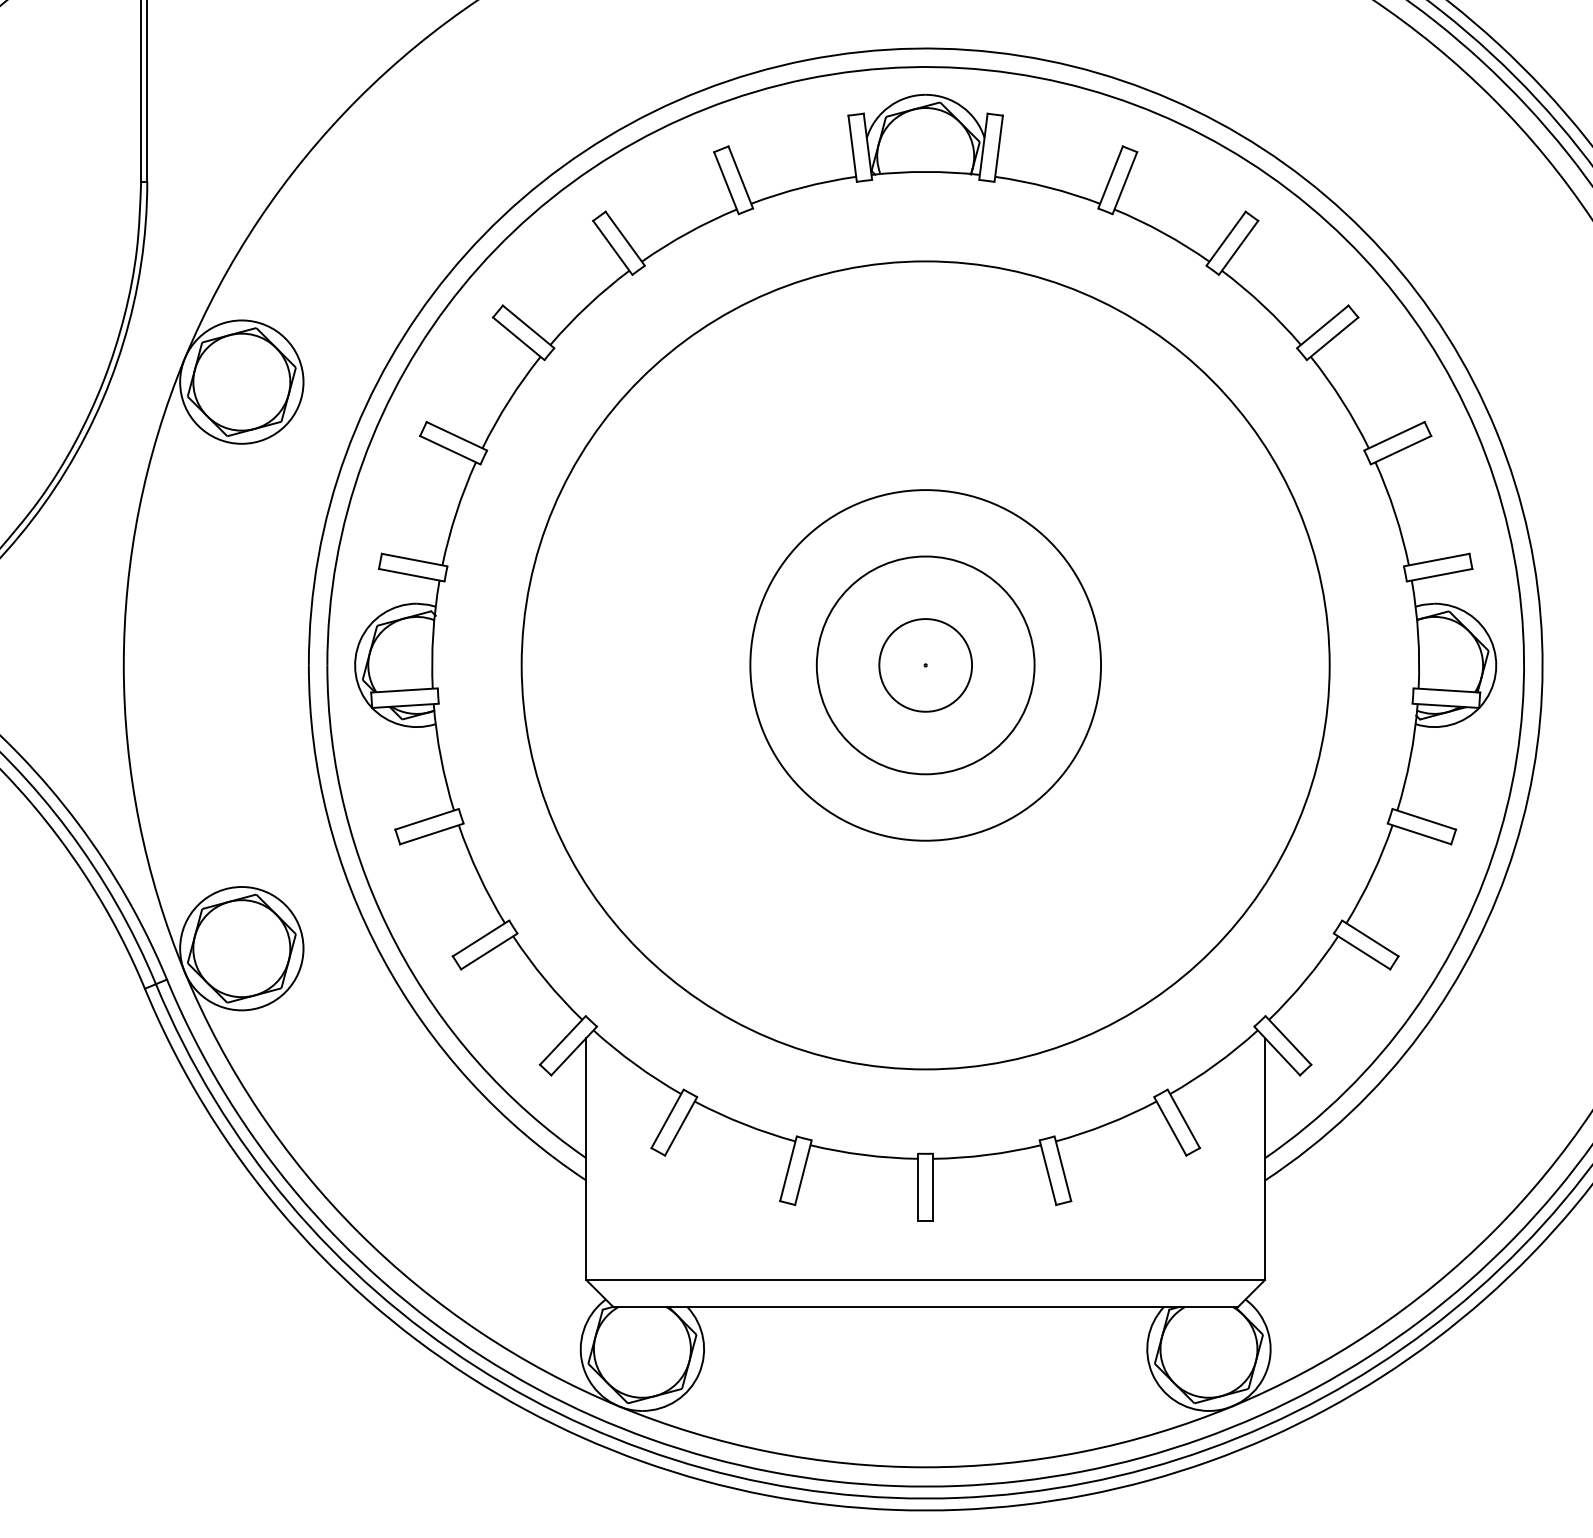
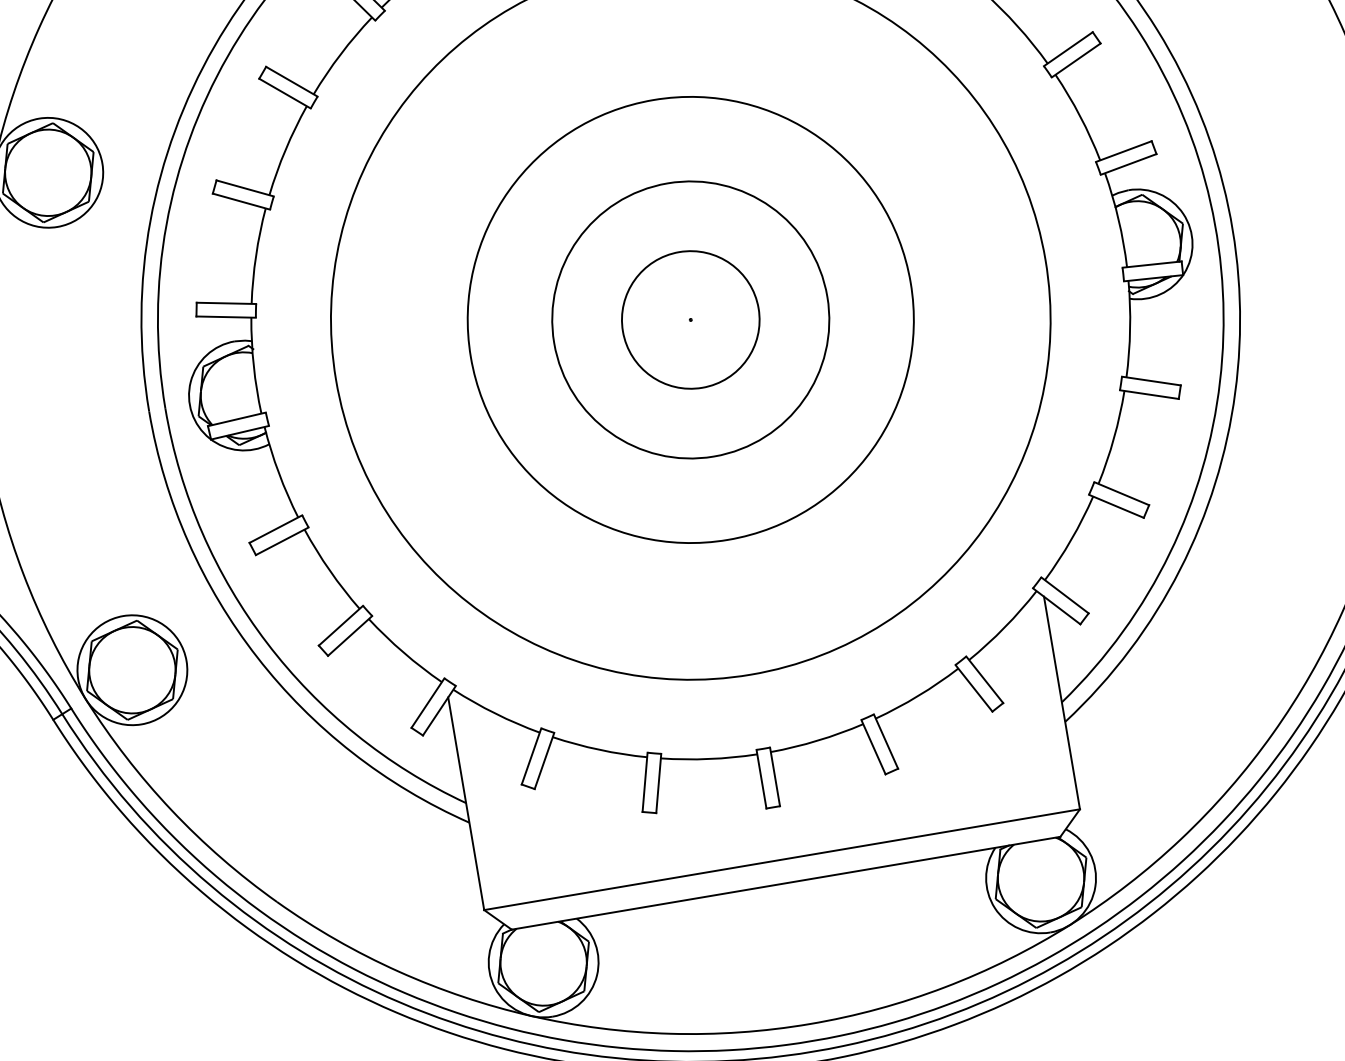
circle: (925, 664) -> (690, 319), size x1.43
circle: (925, 664) -> (690, 319), size x1.43
circle: (925, 665) -> (690, 320), size x1.67

